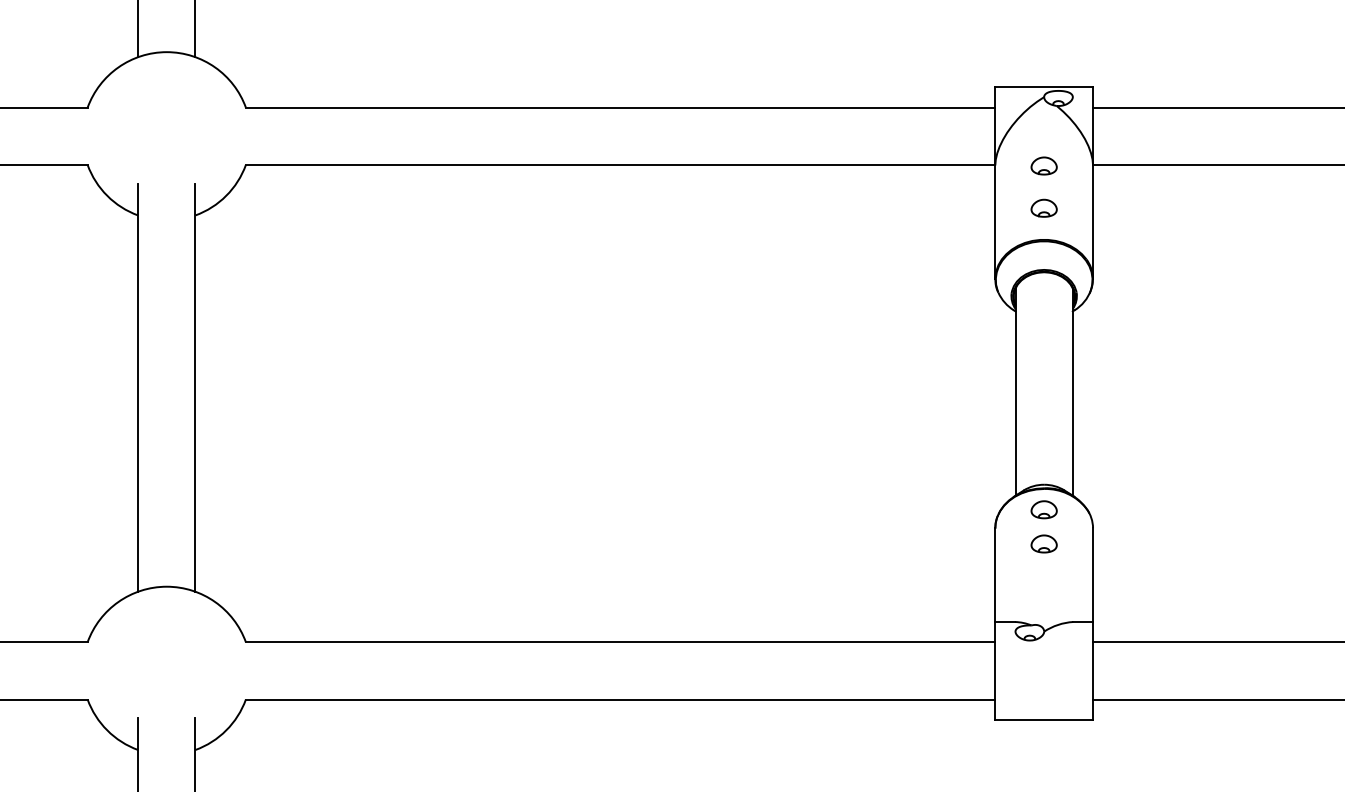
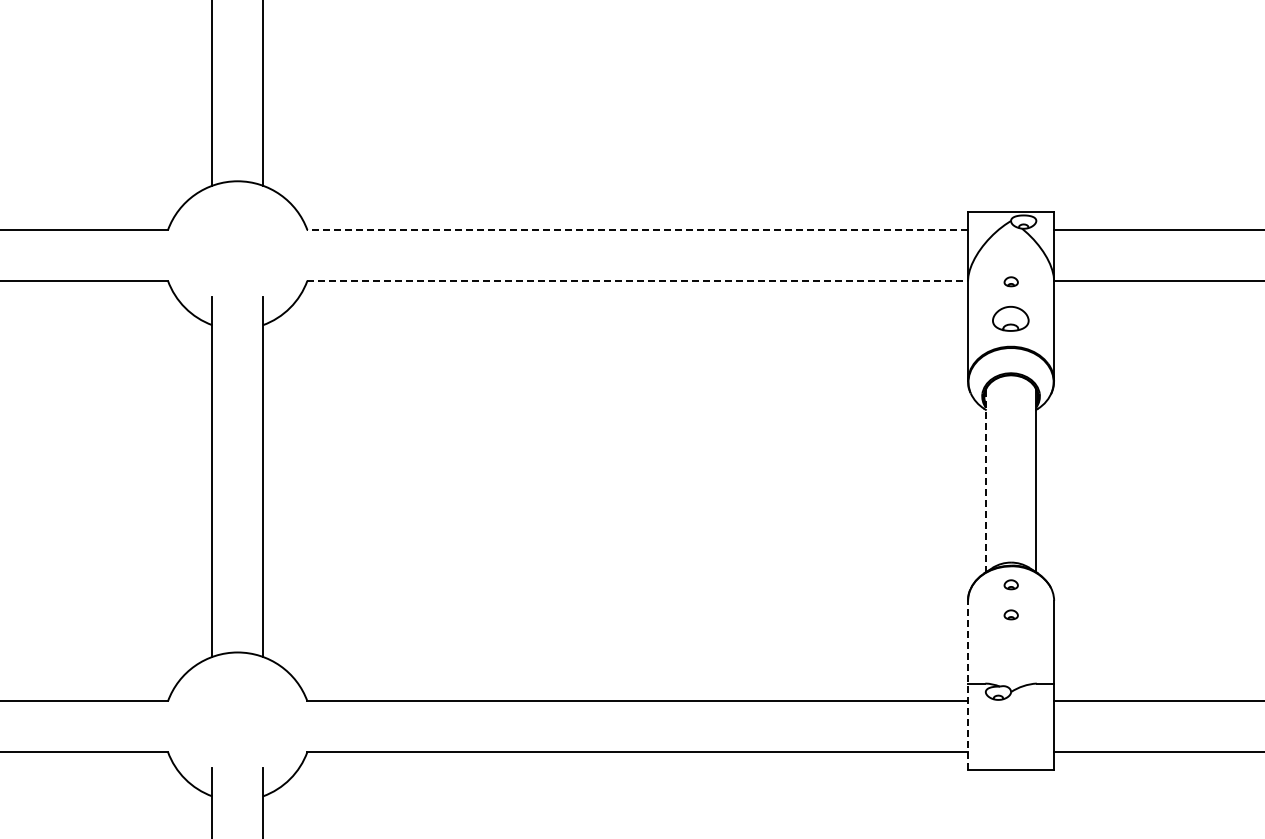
line: (620, 107) -> (637, 230), solid -> dashed
line: (621, 164) -> (638, 280), solid -> dashed
part: (1044, 165) -> (1011, 281), size x0.6
part: (1044, 207) -> (1011, 318), size x1.6
line: (1015, 392) -> (985, 481), solid -> dashed
part: (1044, 509) -> (1011, 584), size x0.6
part: (1044, 543) -> (1011, 614), size x0.6
line: (994, 623) -> (967, 684), solid -> dashed

